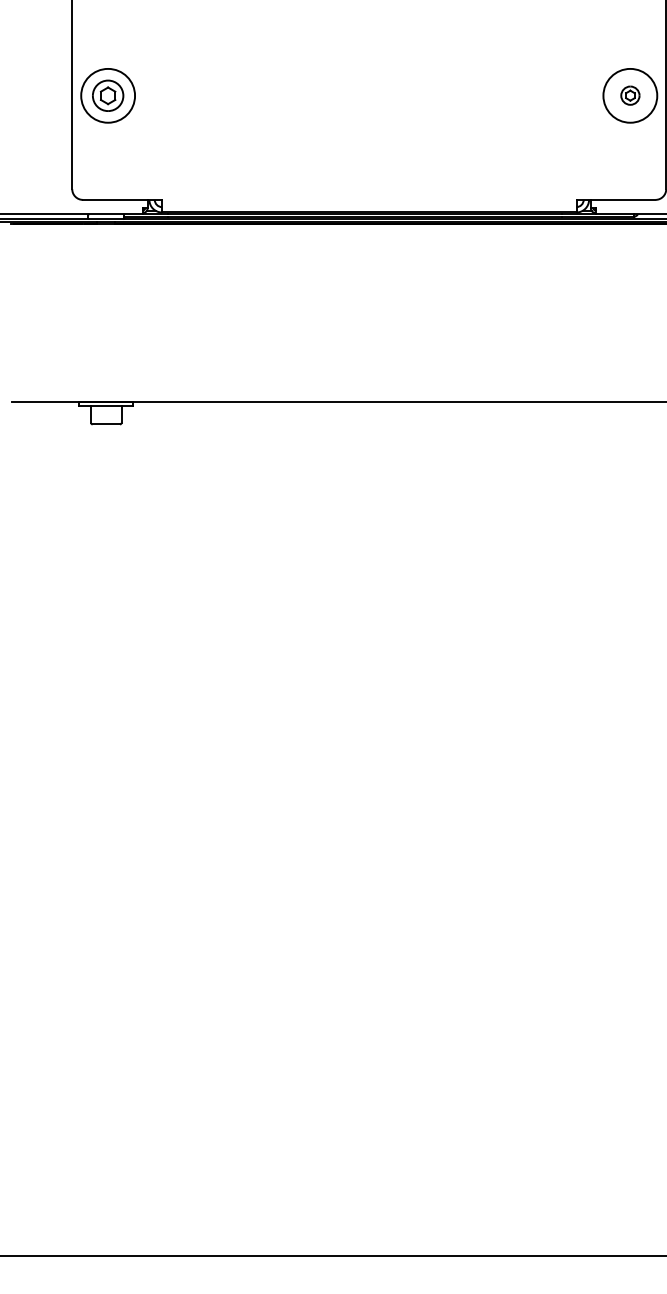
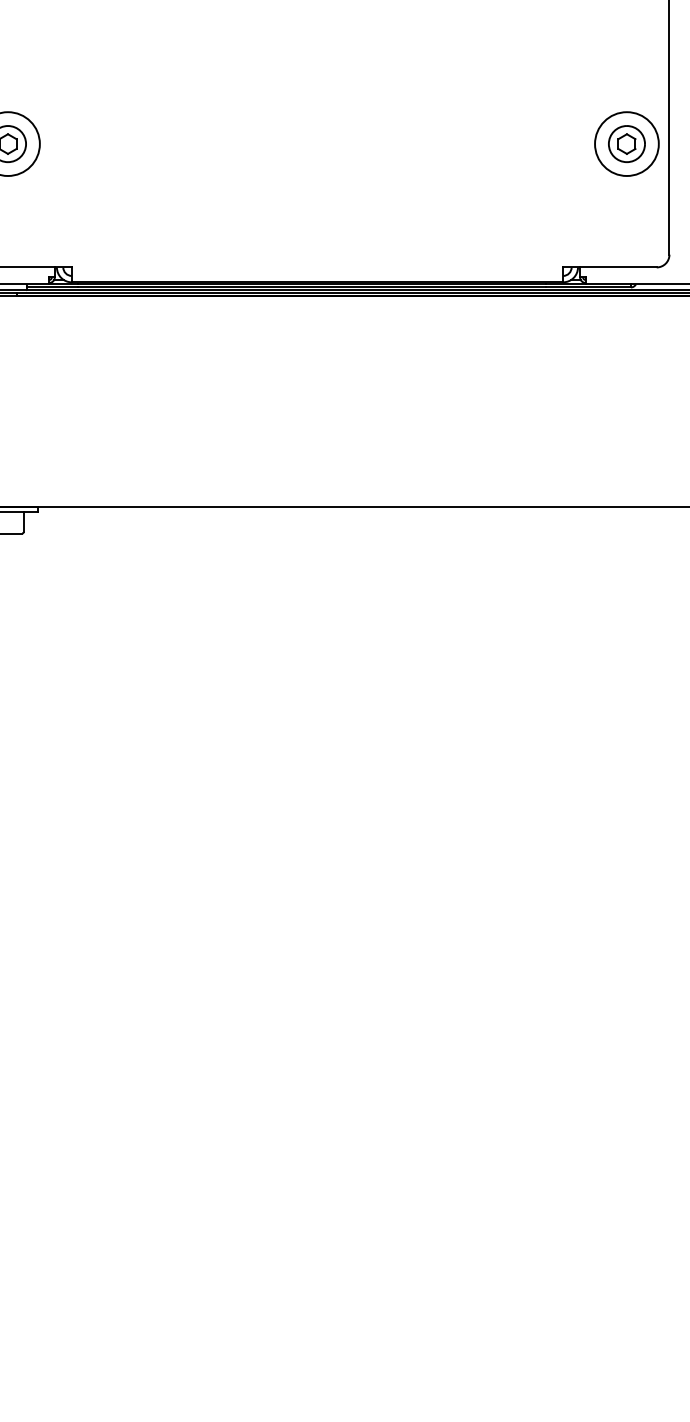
part: (630, 95) -> (627, 143), size x1.67

